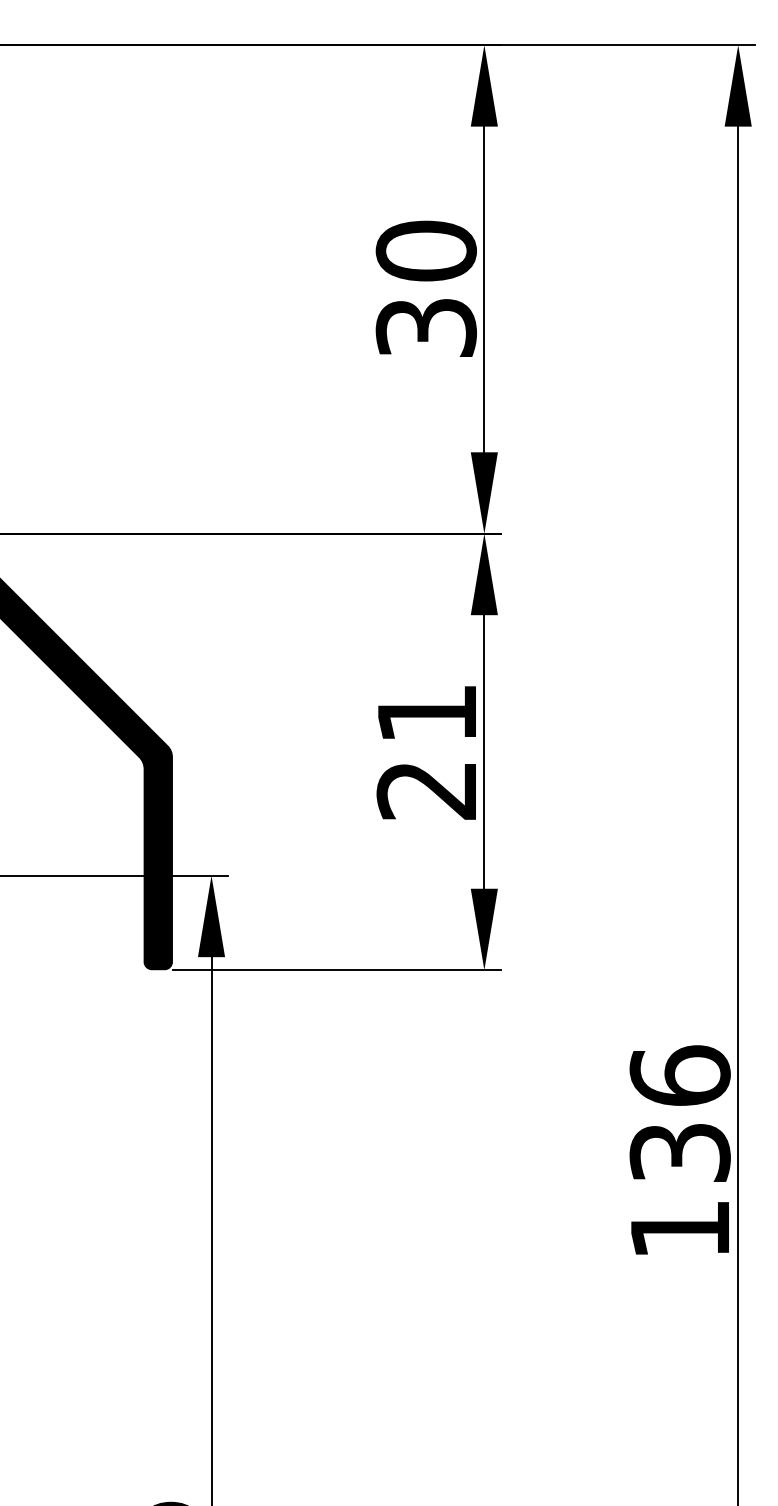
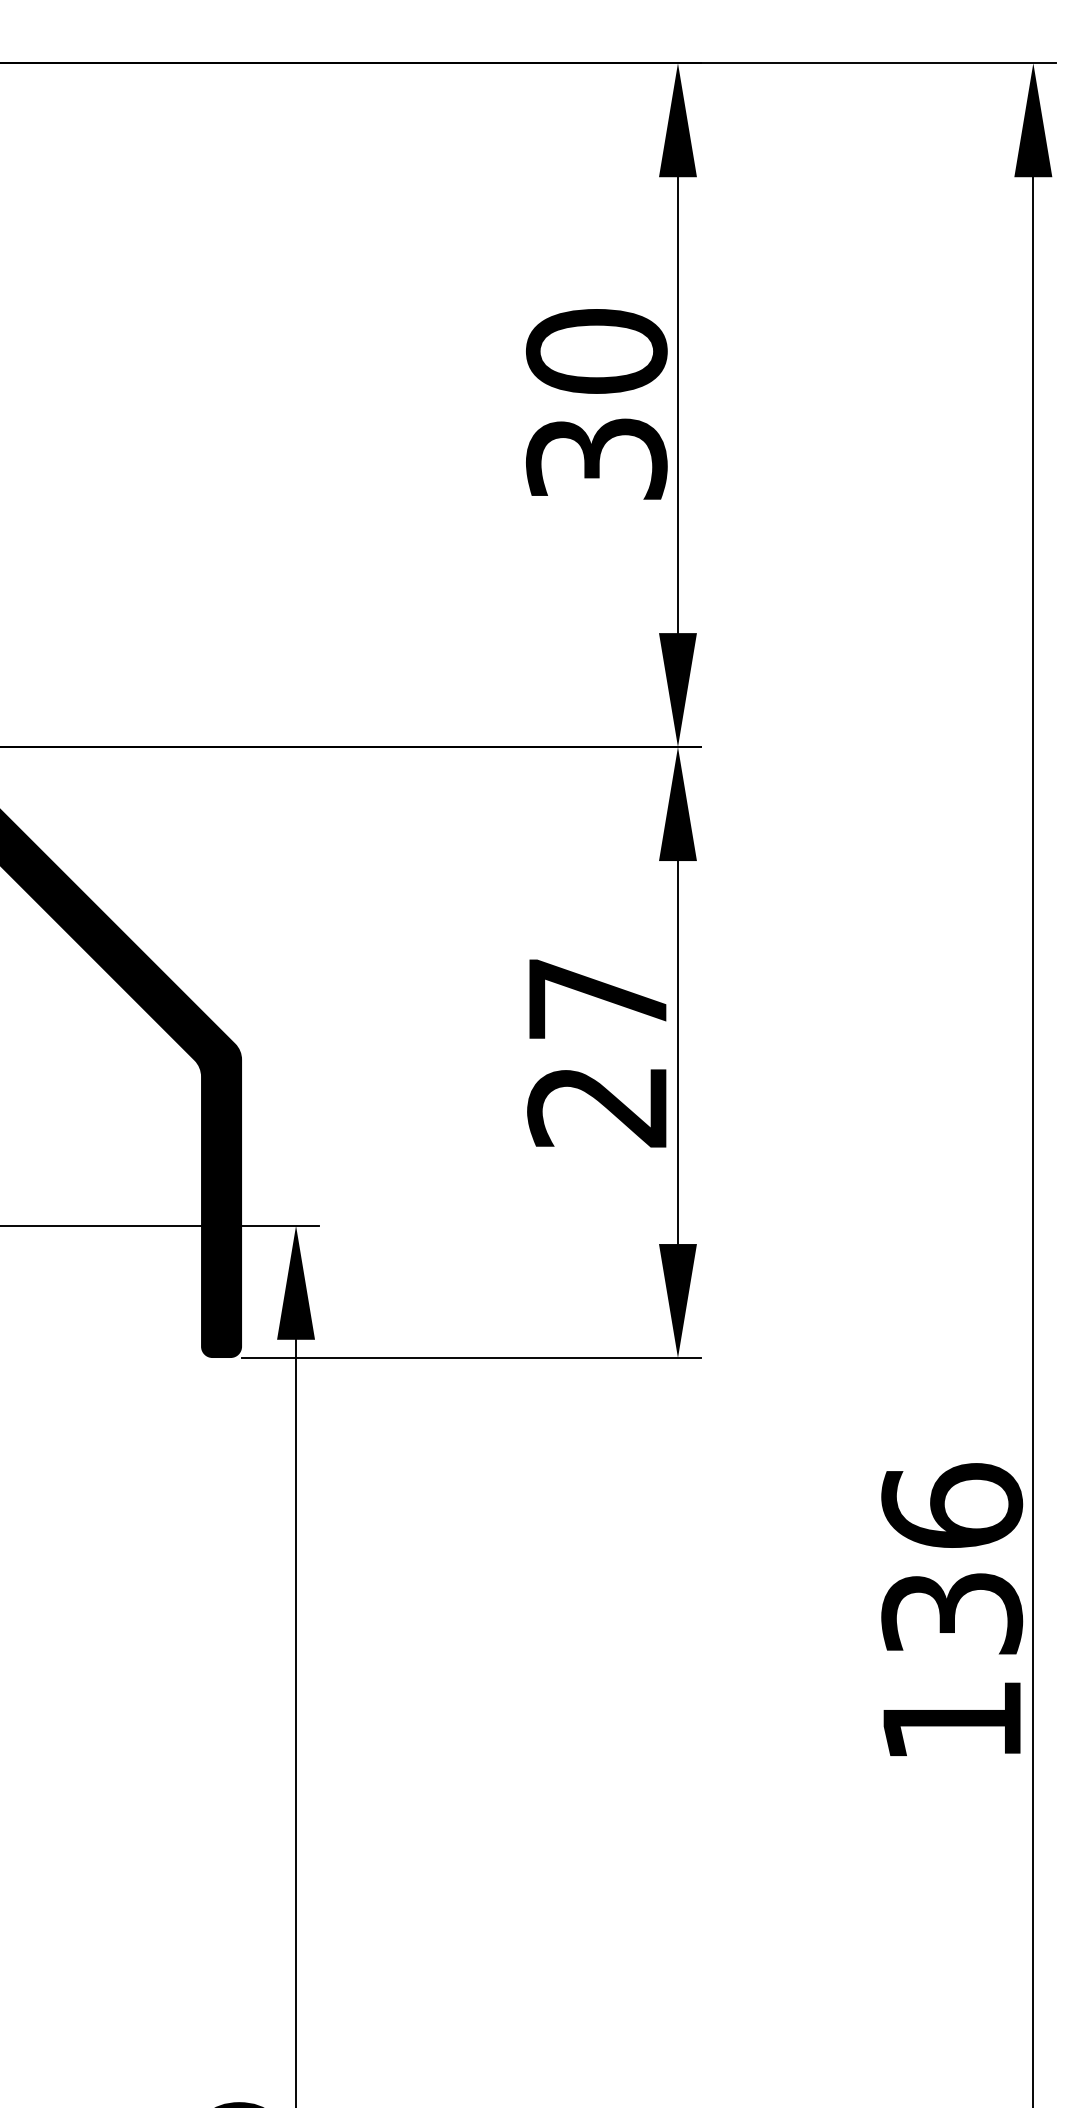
text: (426, 713) -> (597, 998), 21 -> 27

